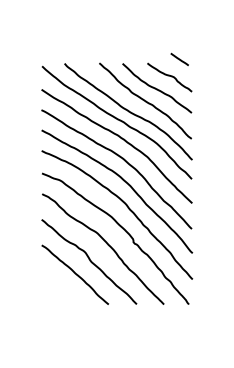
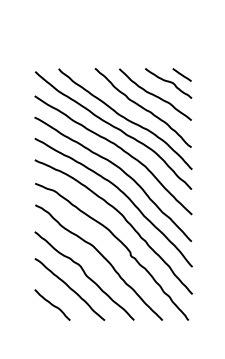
line: (179, 59) -> (181, 75), moved
curve: (58, 289) -> (52, 304), added

